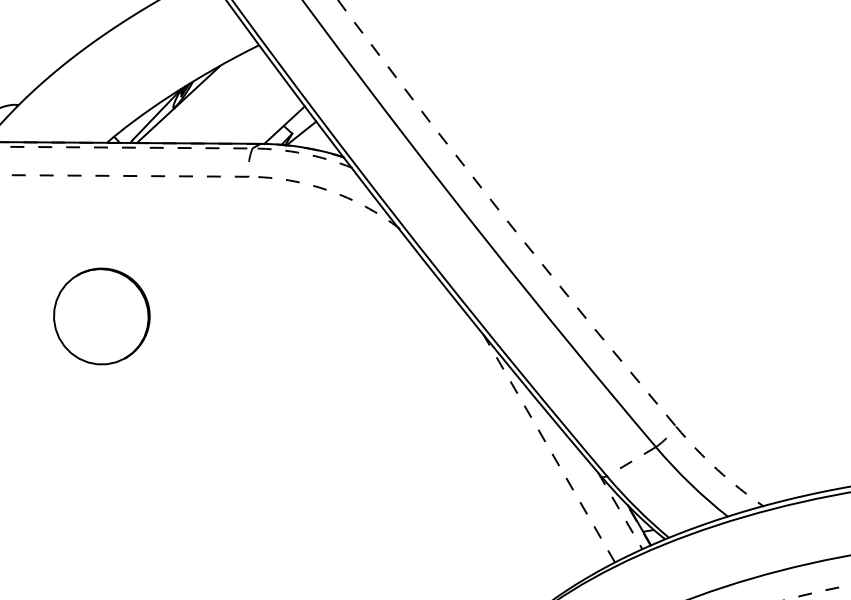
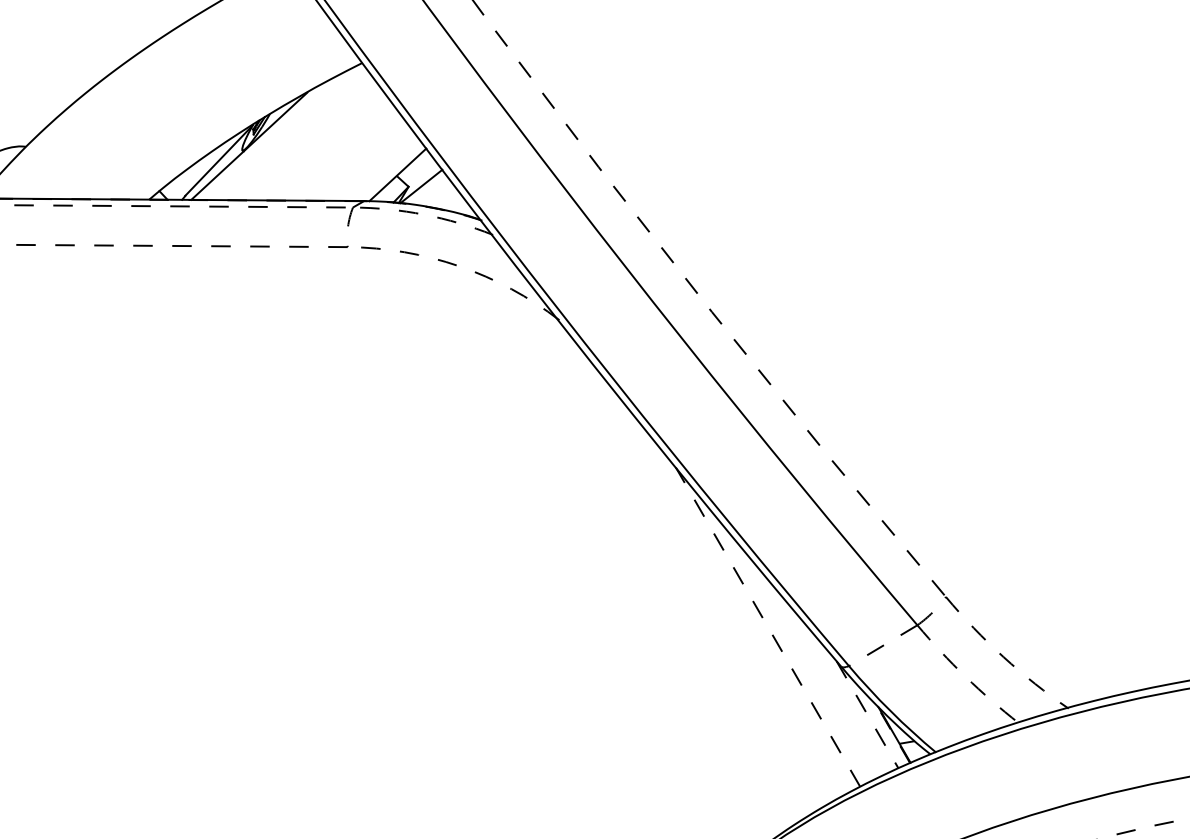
part: (102, 316) -> (142, 442), removed
arc: (690, 483) -> (965, 676), solid -> dashed

